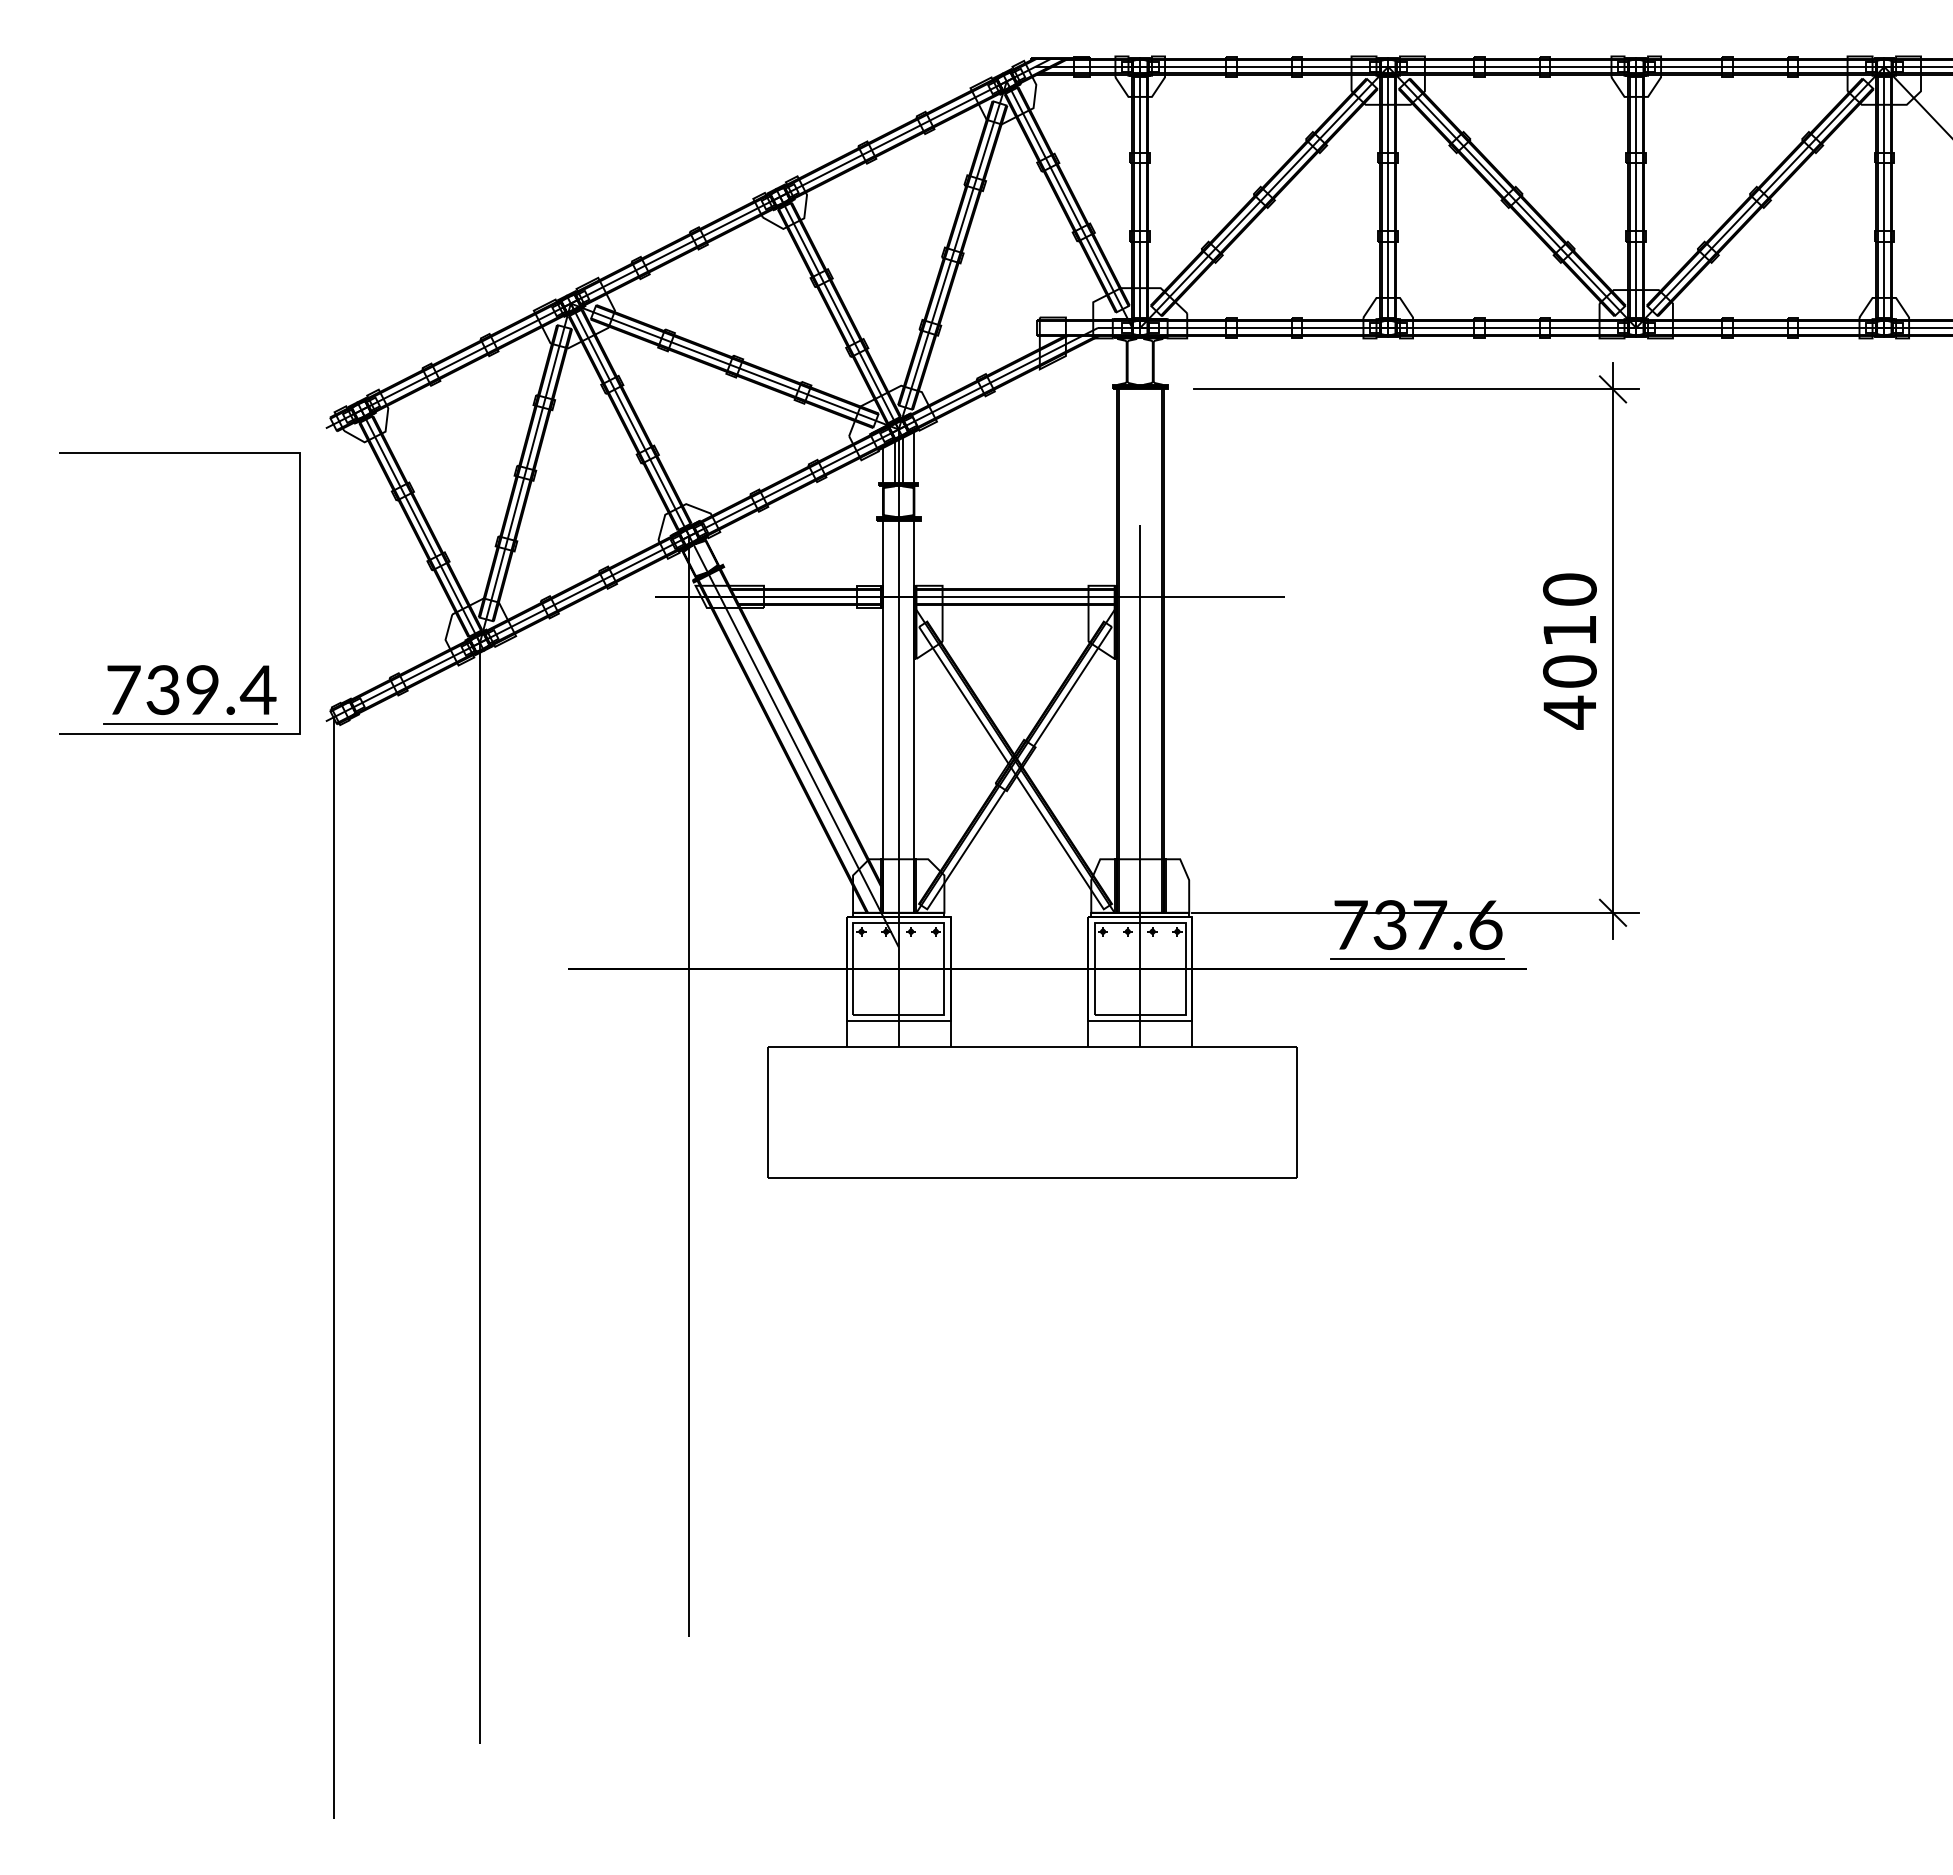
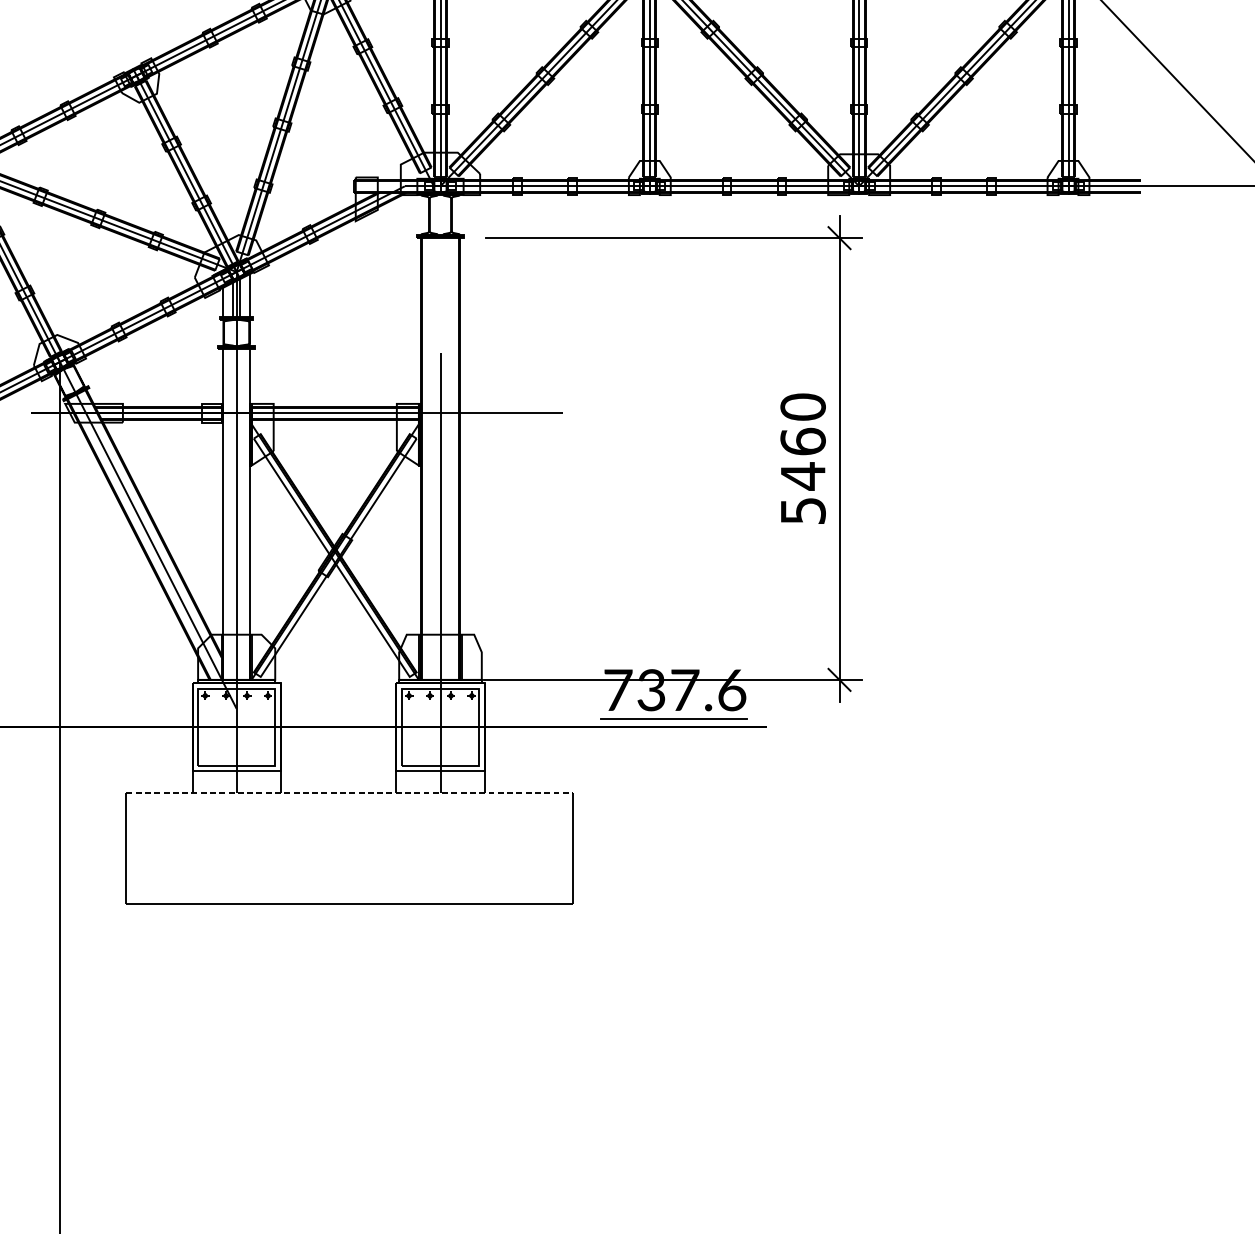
text: (1569, 671) -> (802, 476), 4010 -> 5460
line: (1033, 1047) -> (350, 793), solid -> dashed

